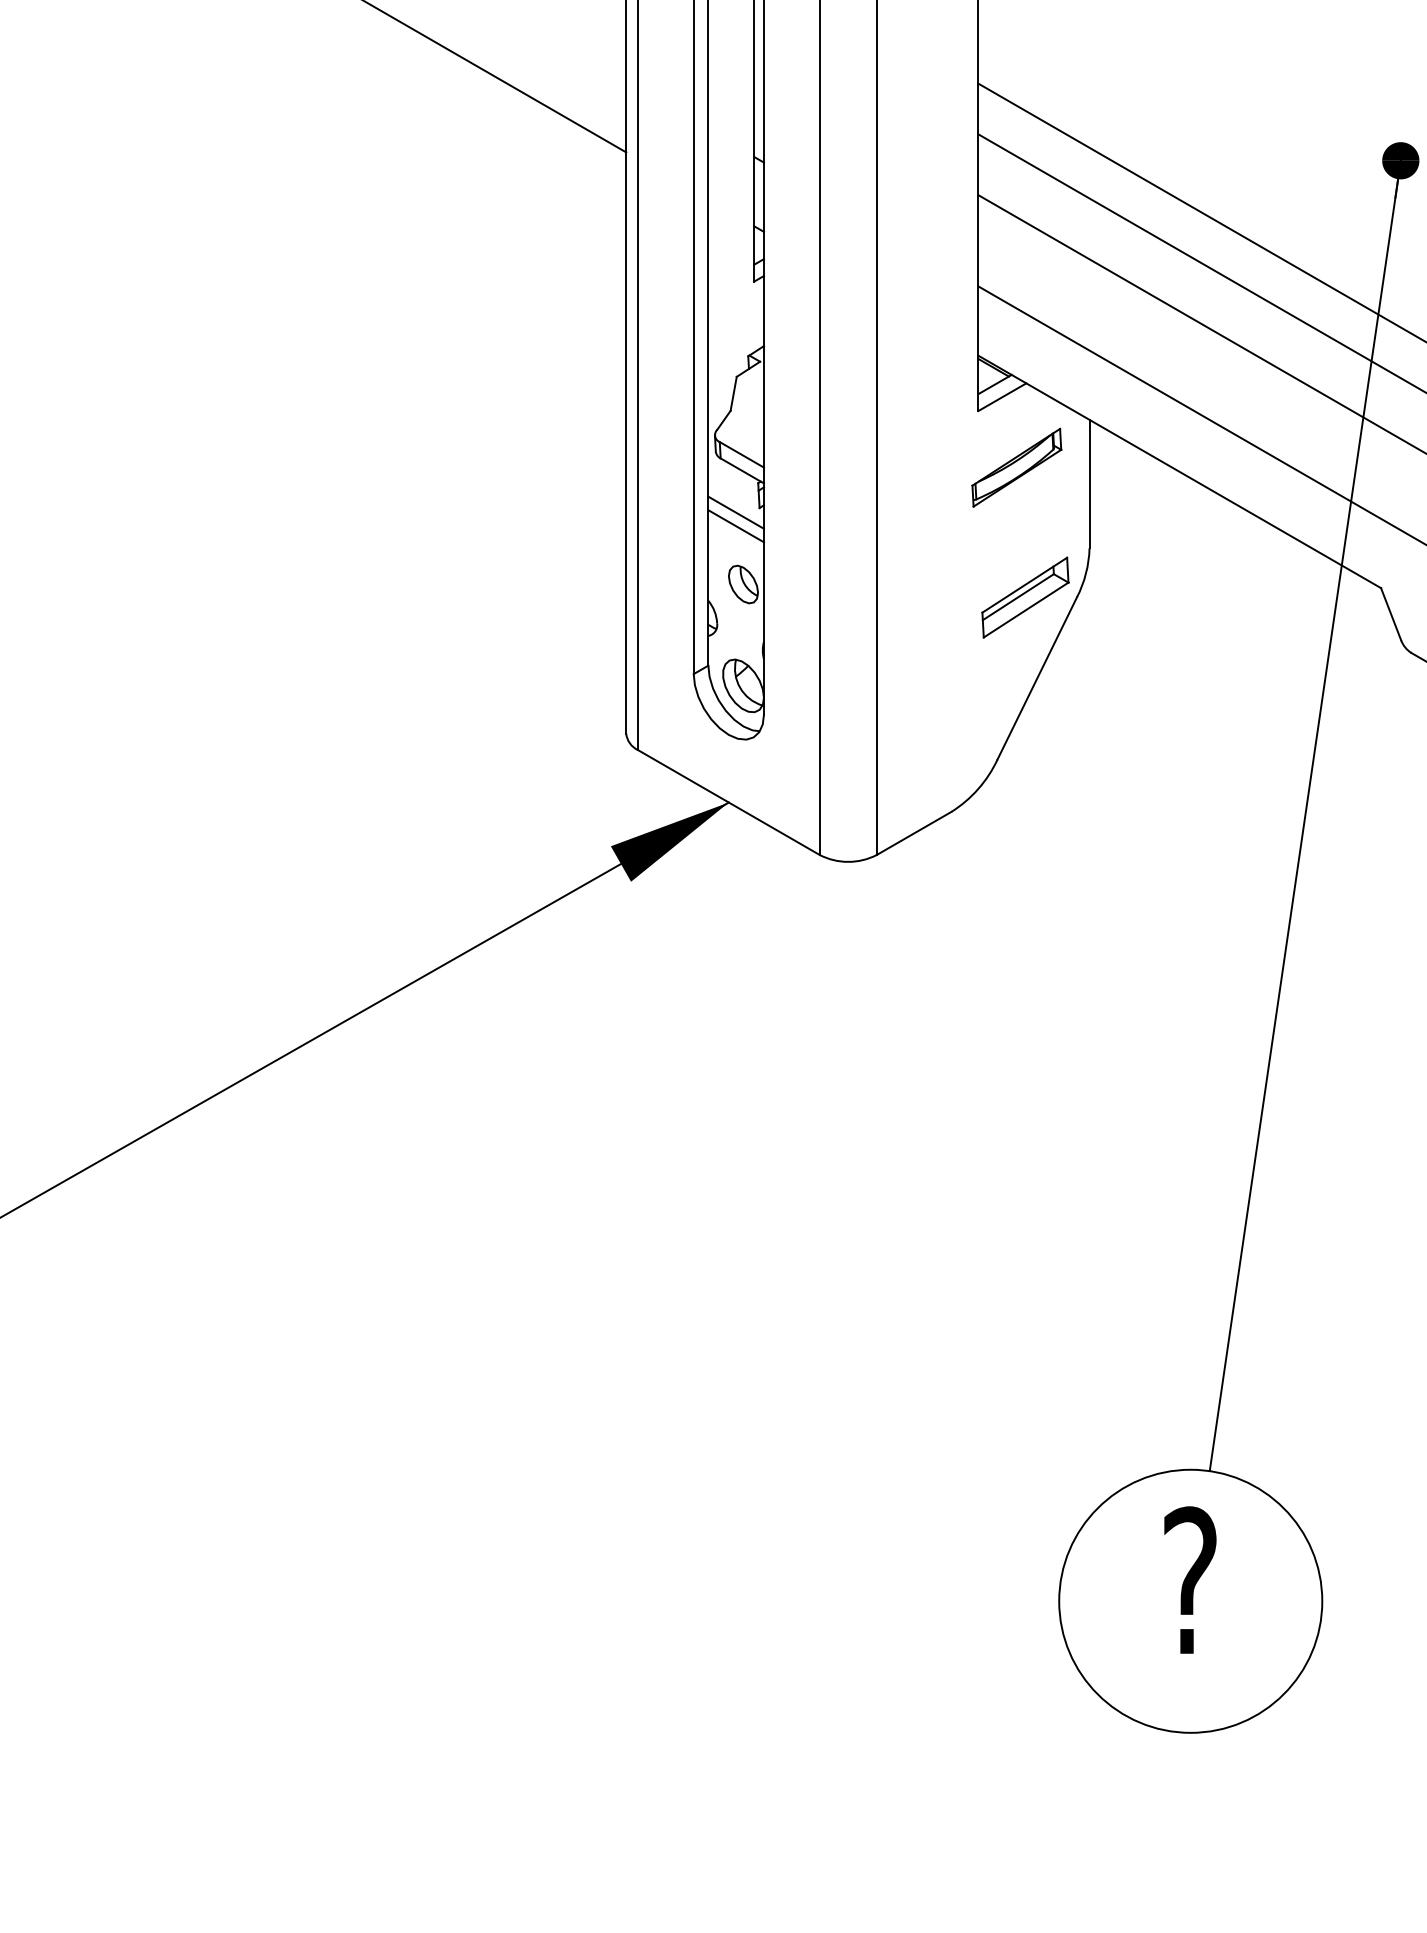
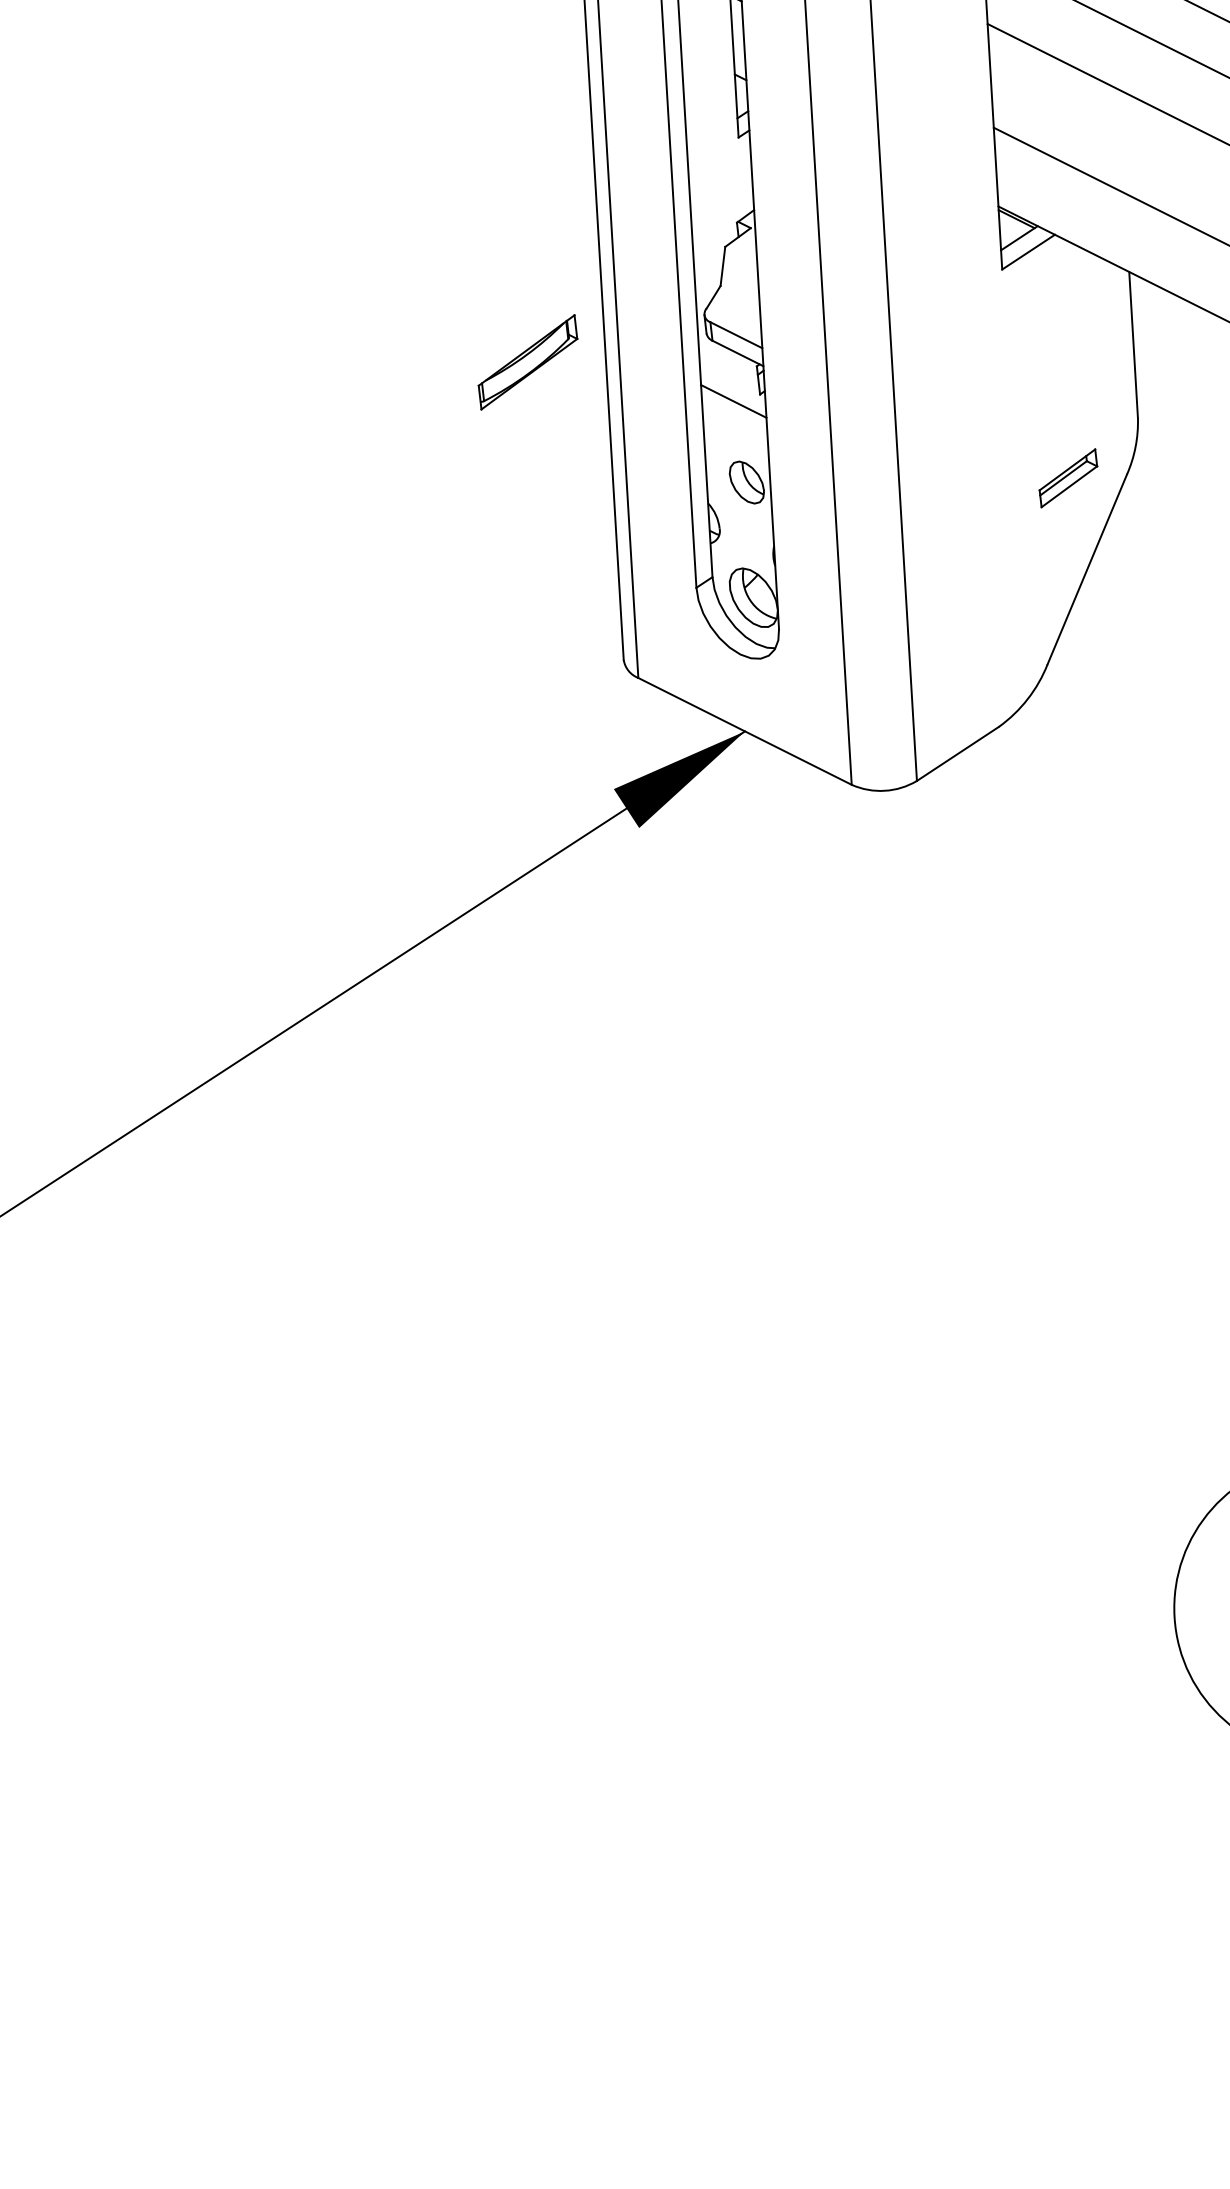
part: (1016, 467) -> (527, 362), moved
line: (735, 526) -> (733, 417), removed
part: (1025, 597) -> (1068, 478), size x0.6

